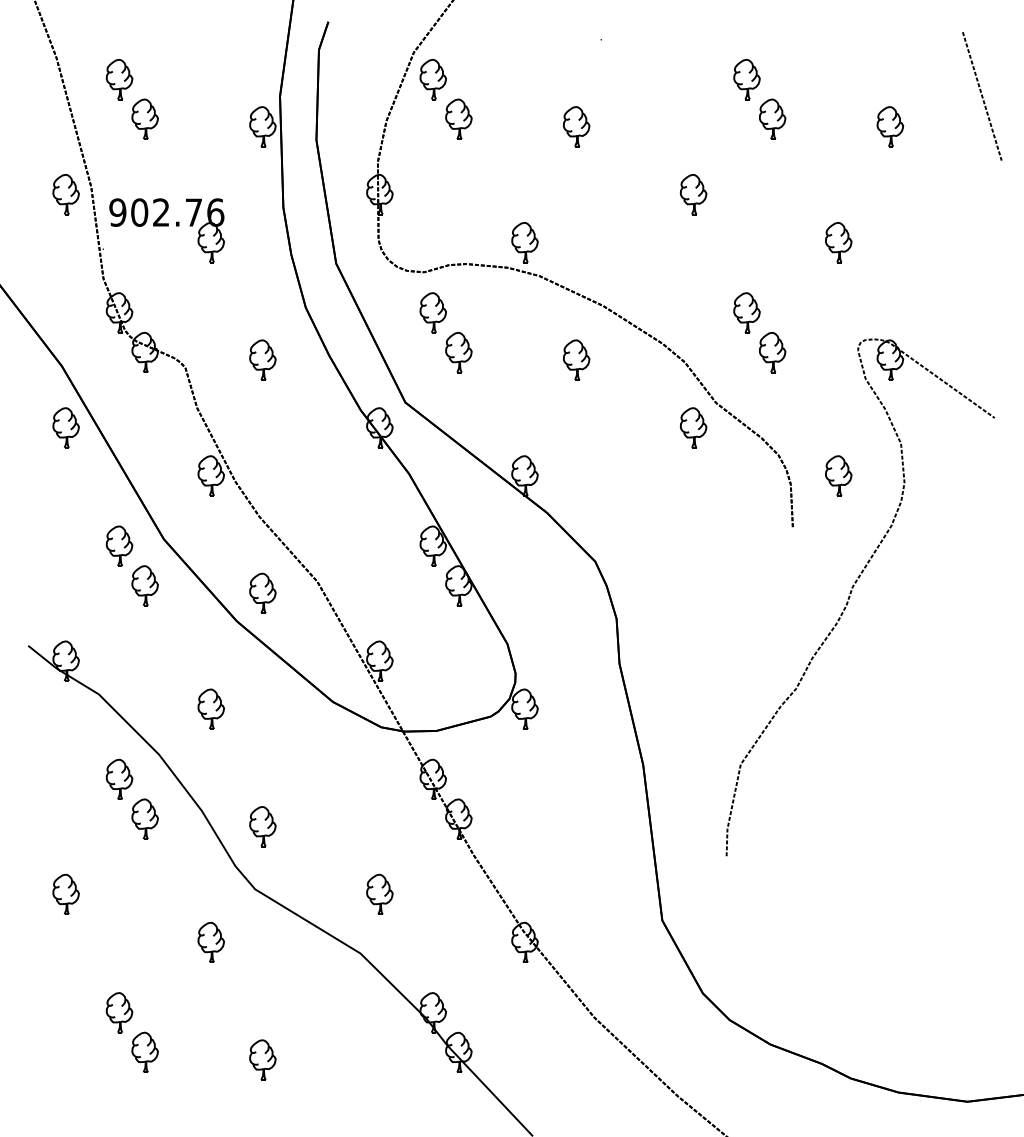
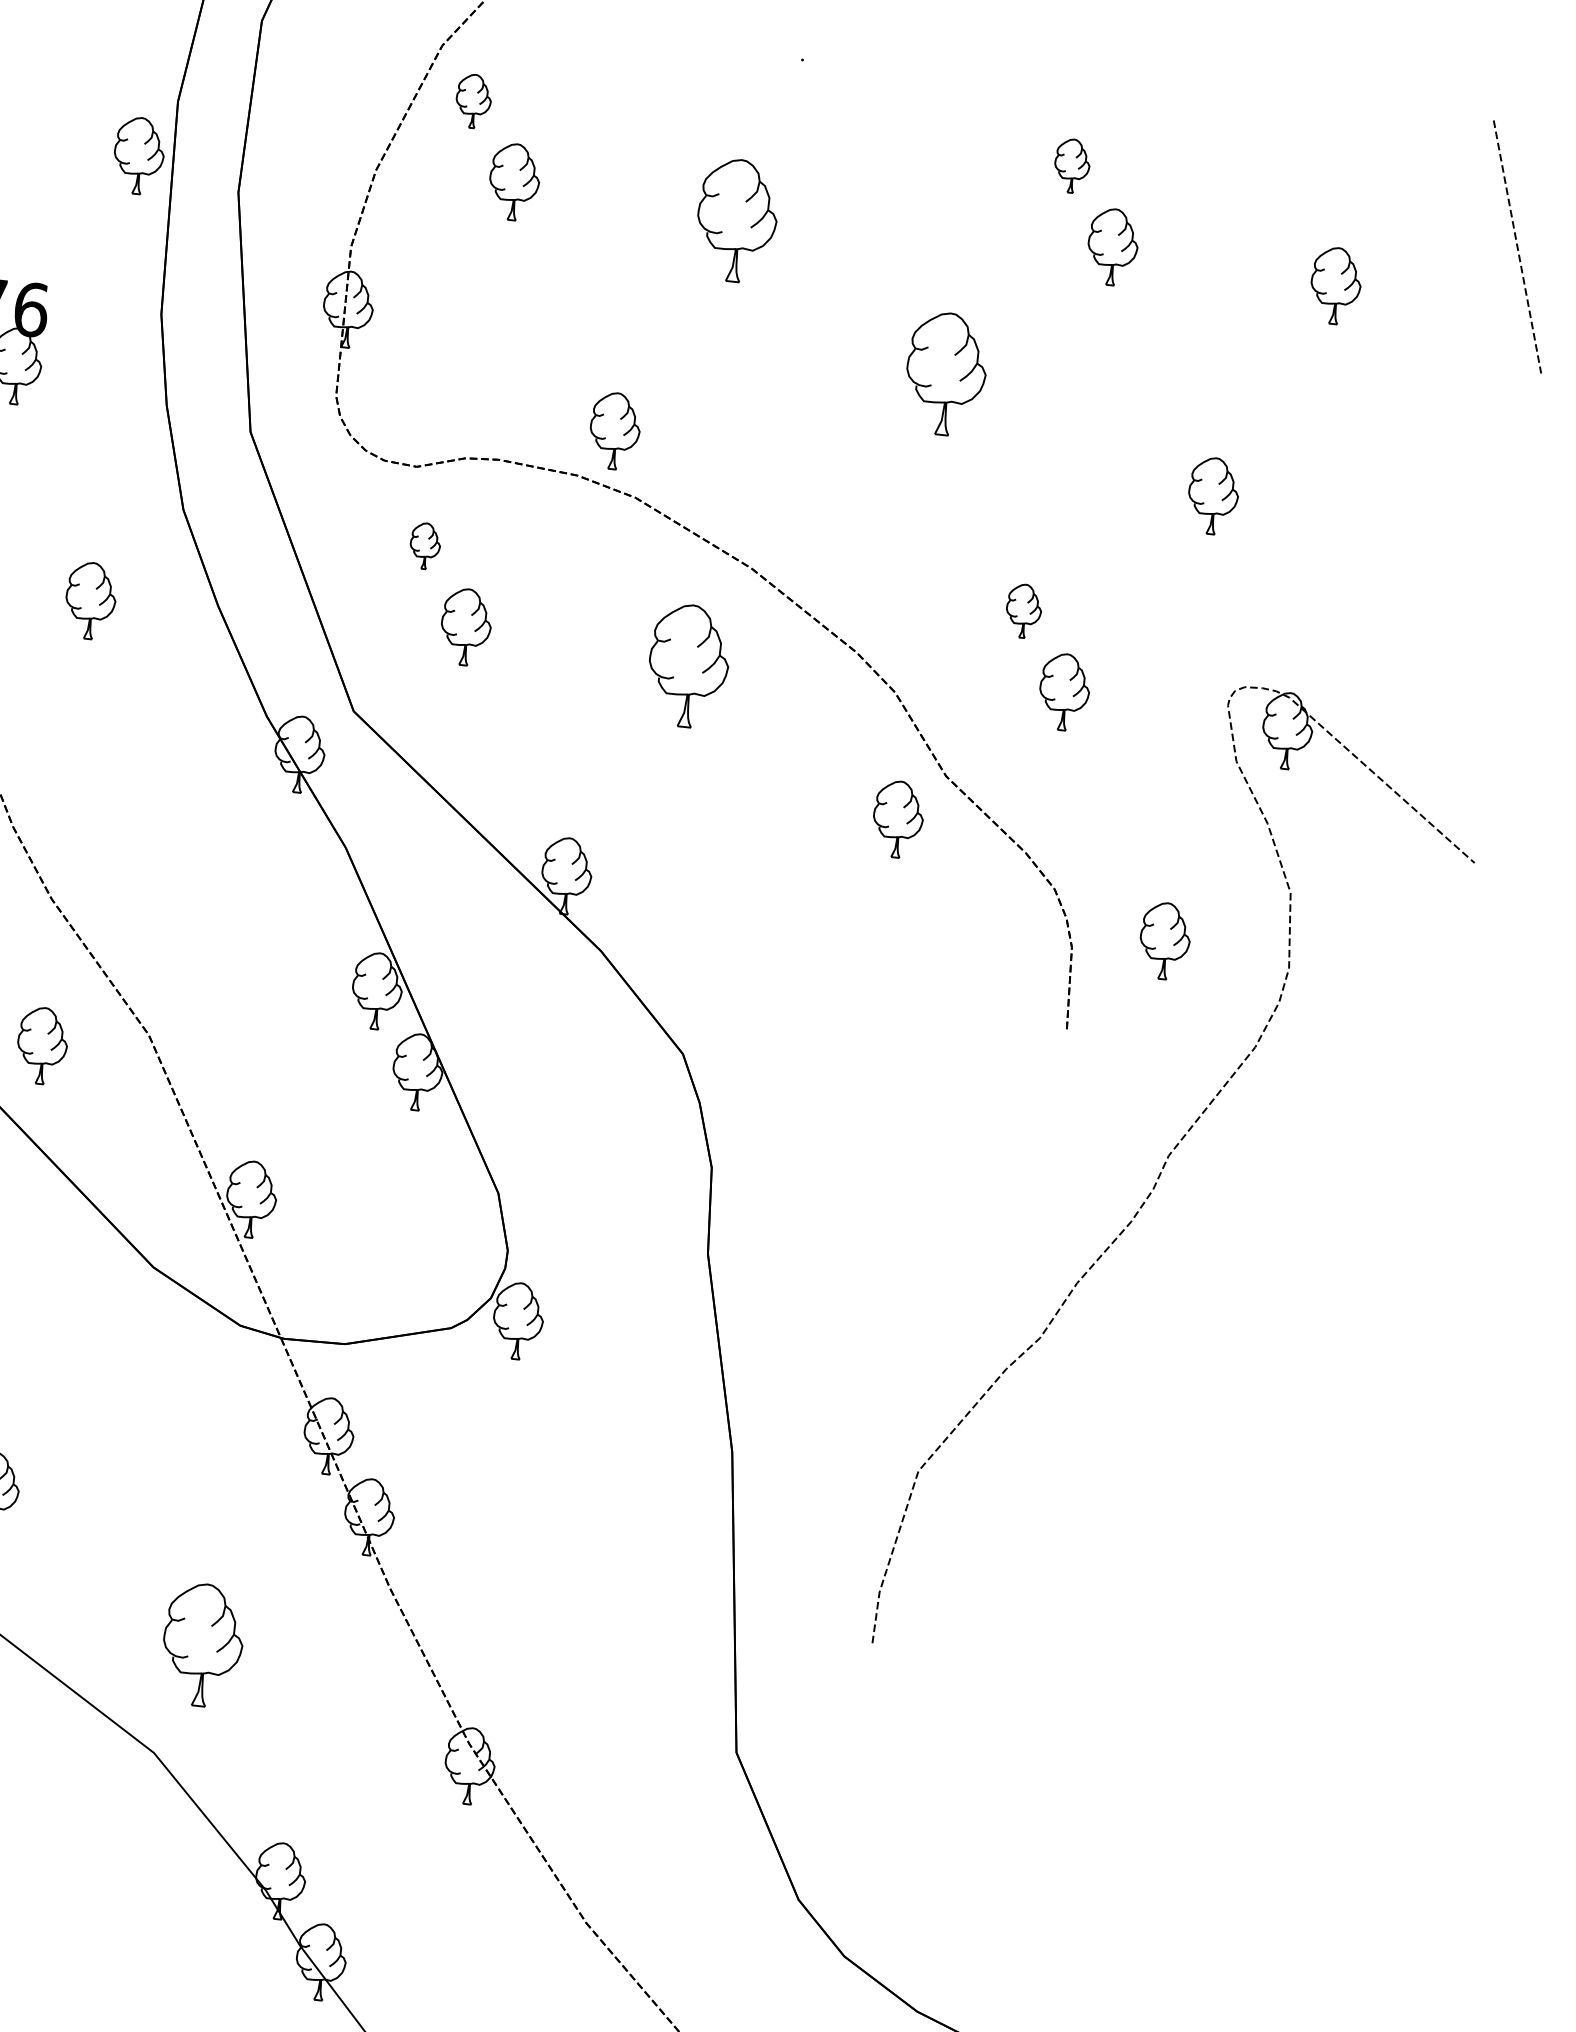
part: (432, 79) -> (472, 100), size x0.7
part: (746, 79) -> (1071, 165), size x0.7
part: (576, 126) -> (737, 220), size x1.6
part: (693, 194) -> (946, 374), size x1.6
part: (432, 312) -> (424, 545), size x0.6
part: (746, 312) -> (1023, 610), size x0.7
part: (576, 359) -> (689, 664), size x1.6
part: (379, 893) -> (202, 1642), size x1.6

